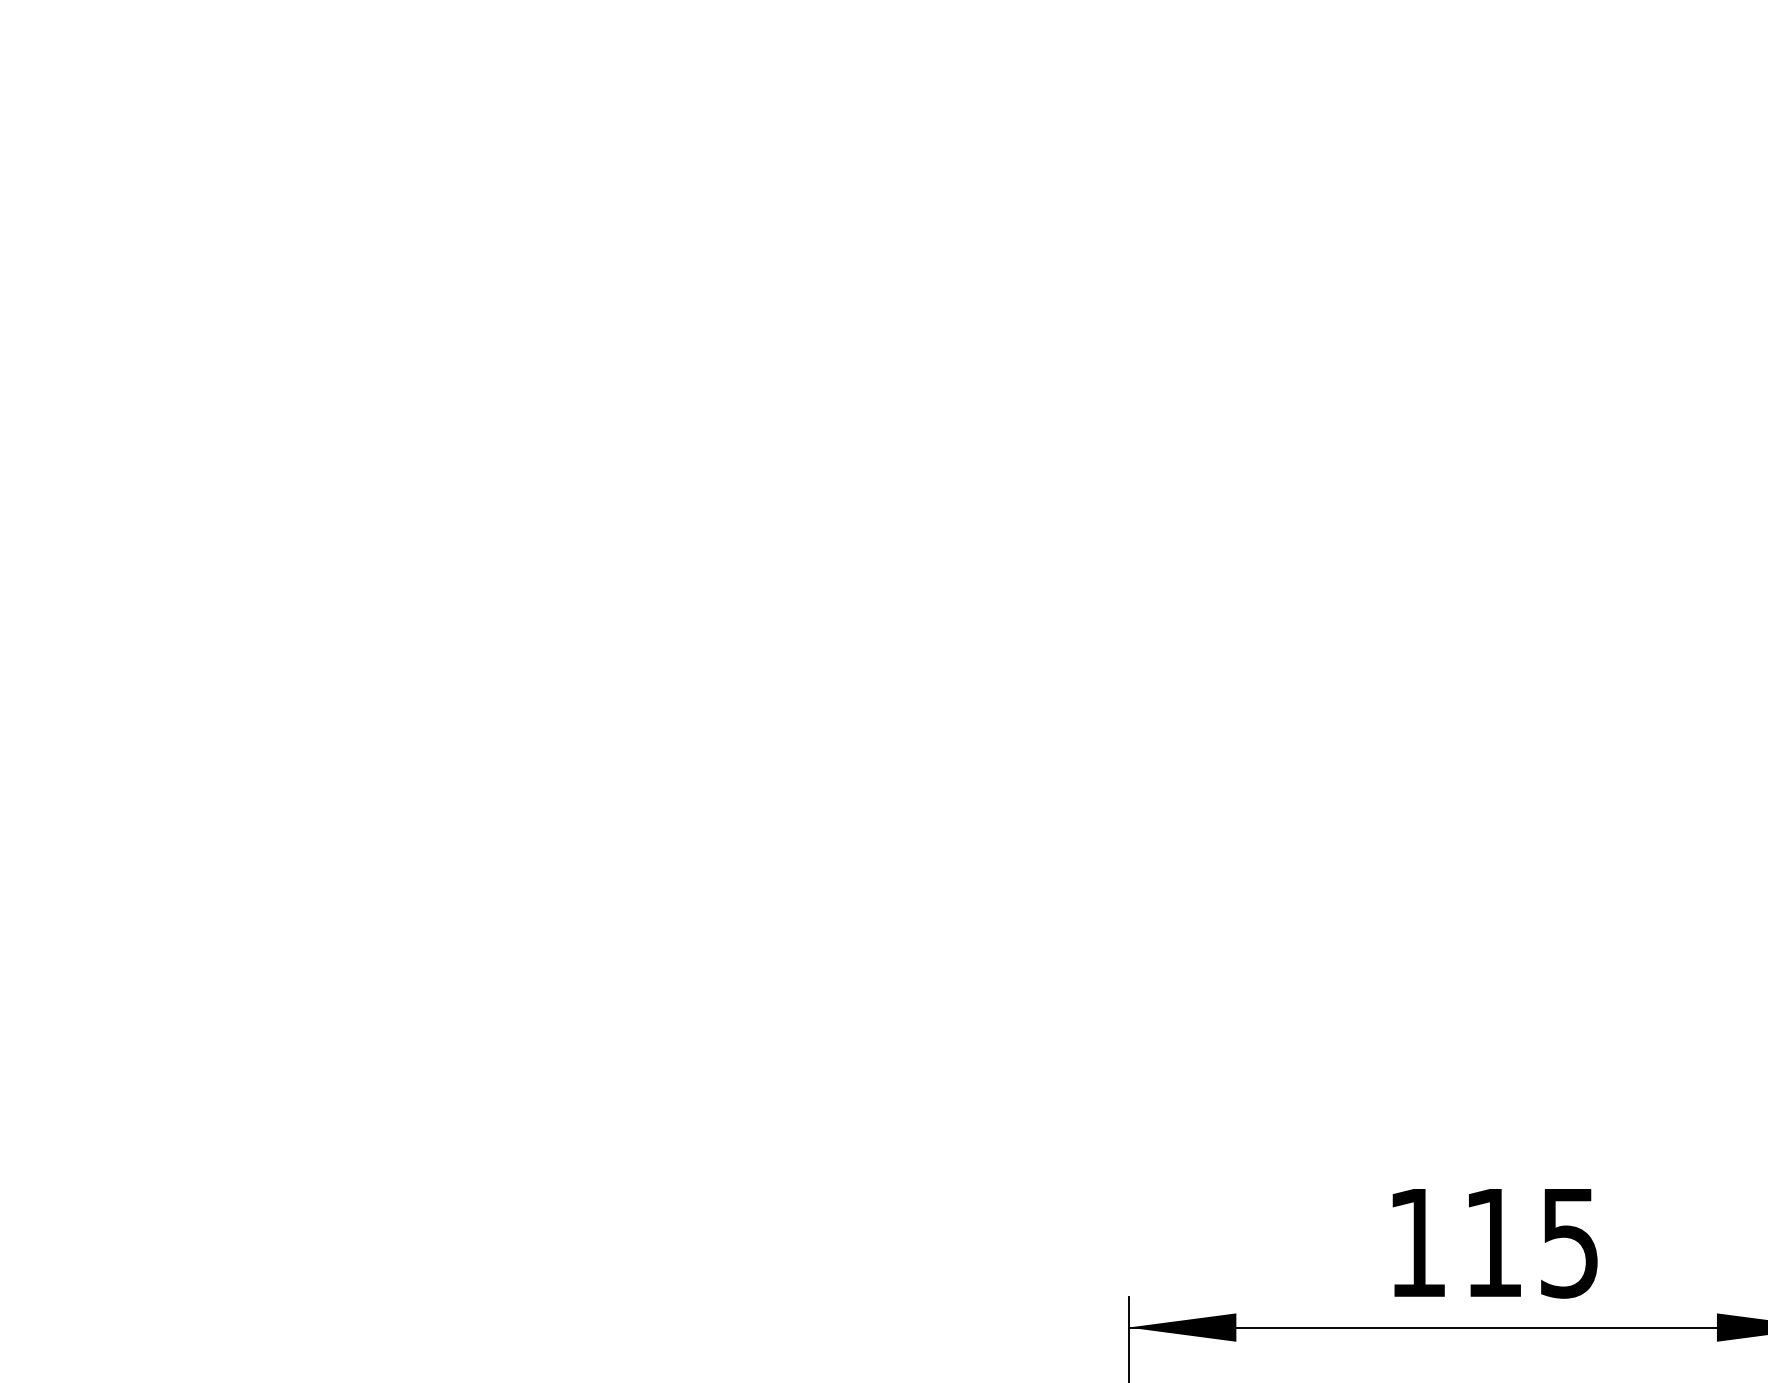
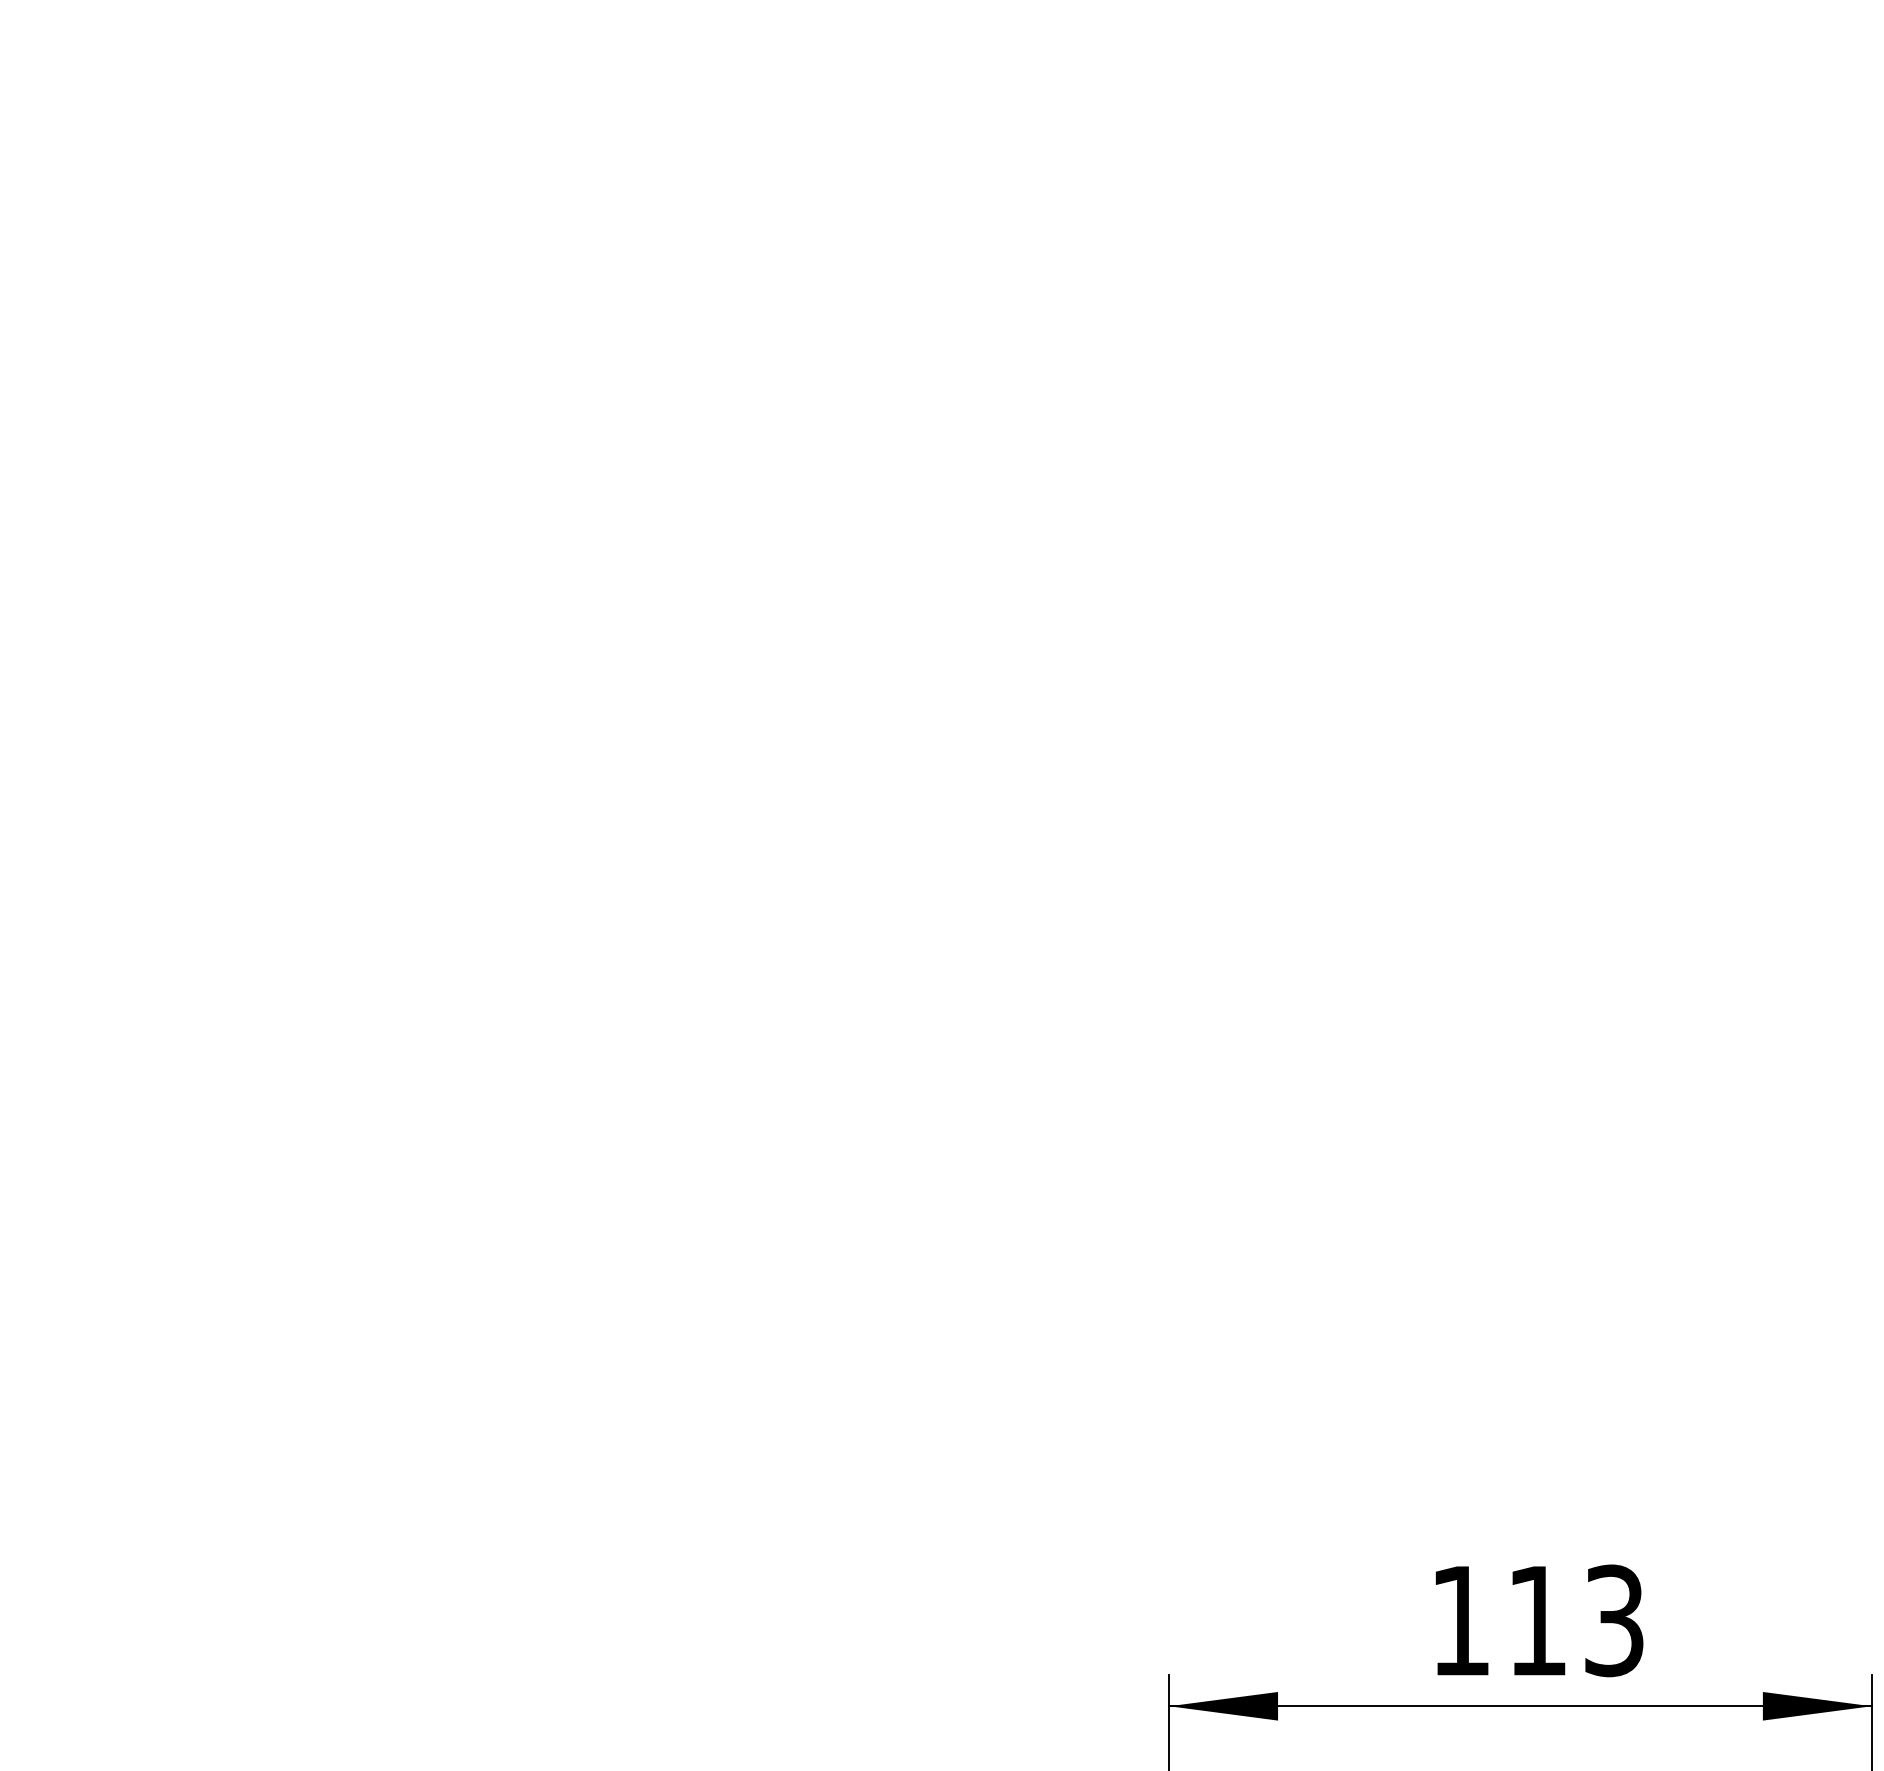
text: (1569, 1242) -> (1614, 1620), 115 -> 113

